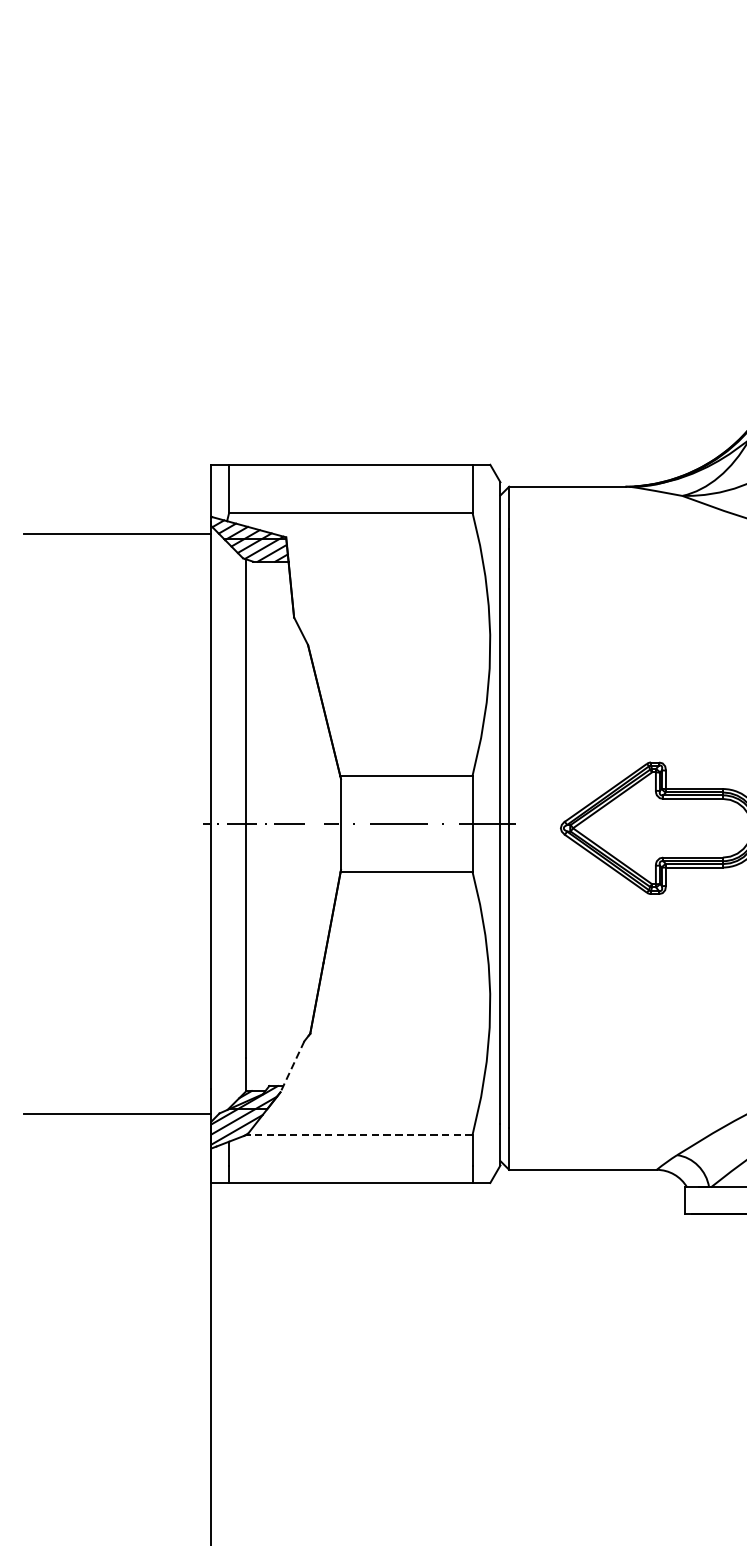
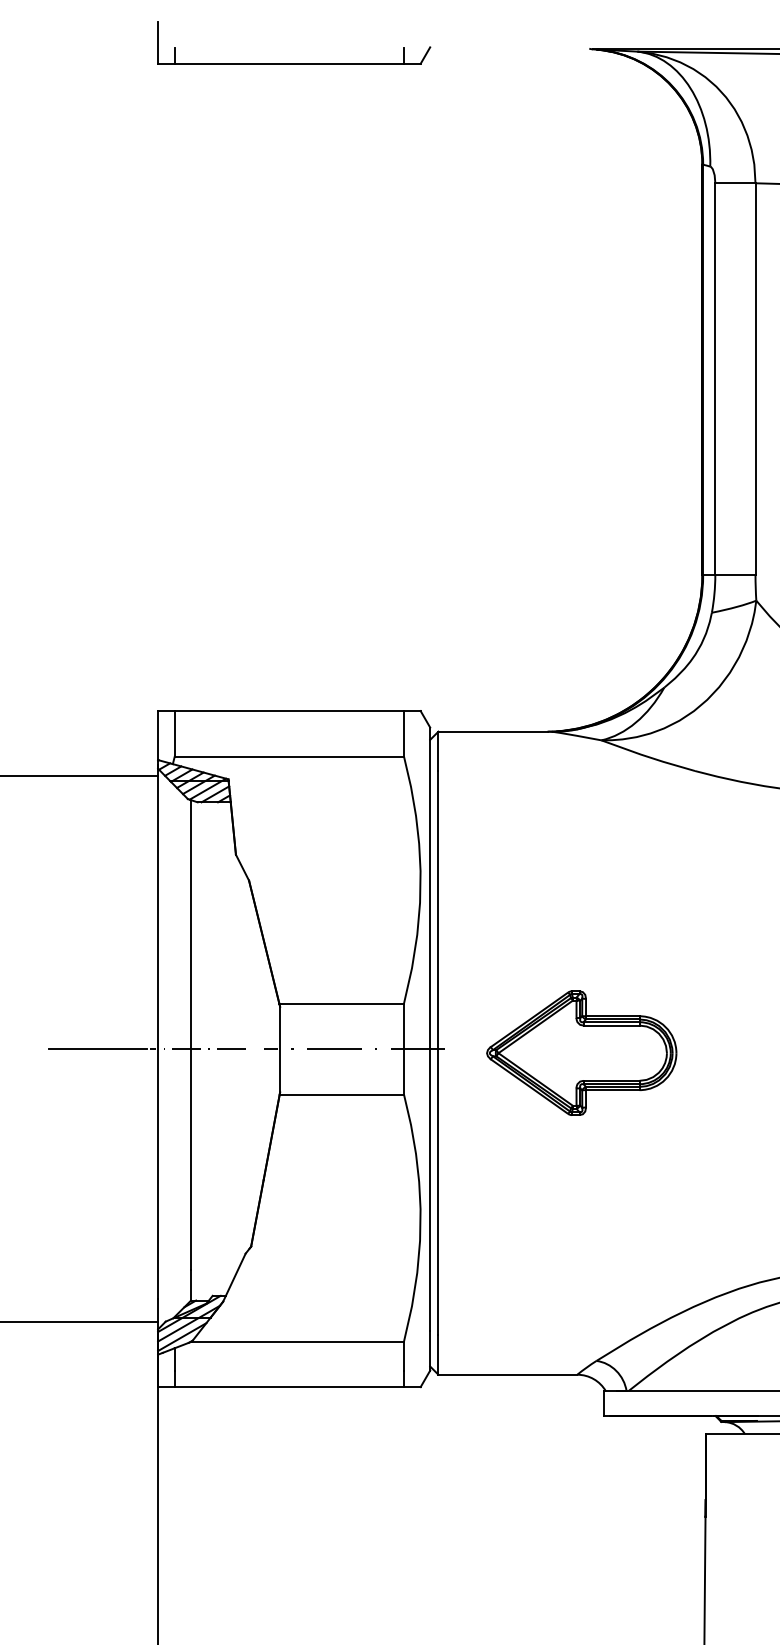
line: (147, 824) -> (97, 1049), added
line: (292, 1066) -> (234, 1277), dashed -> solid
line: (359, 1134) -> (297, 1341), dashed -> solid

